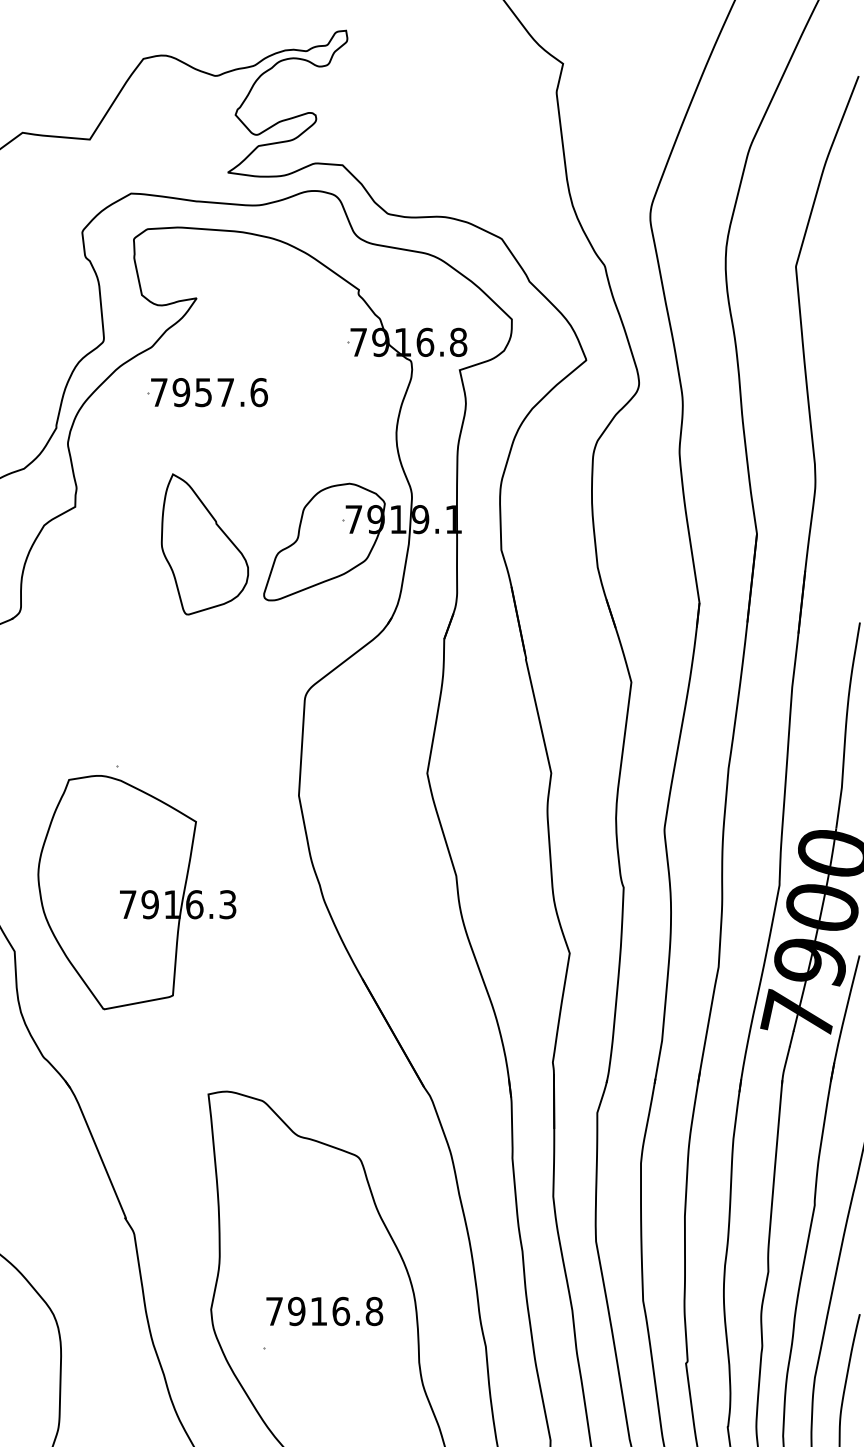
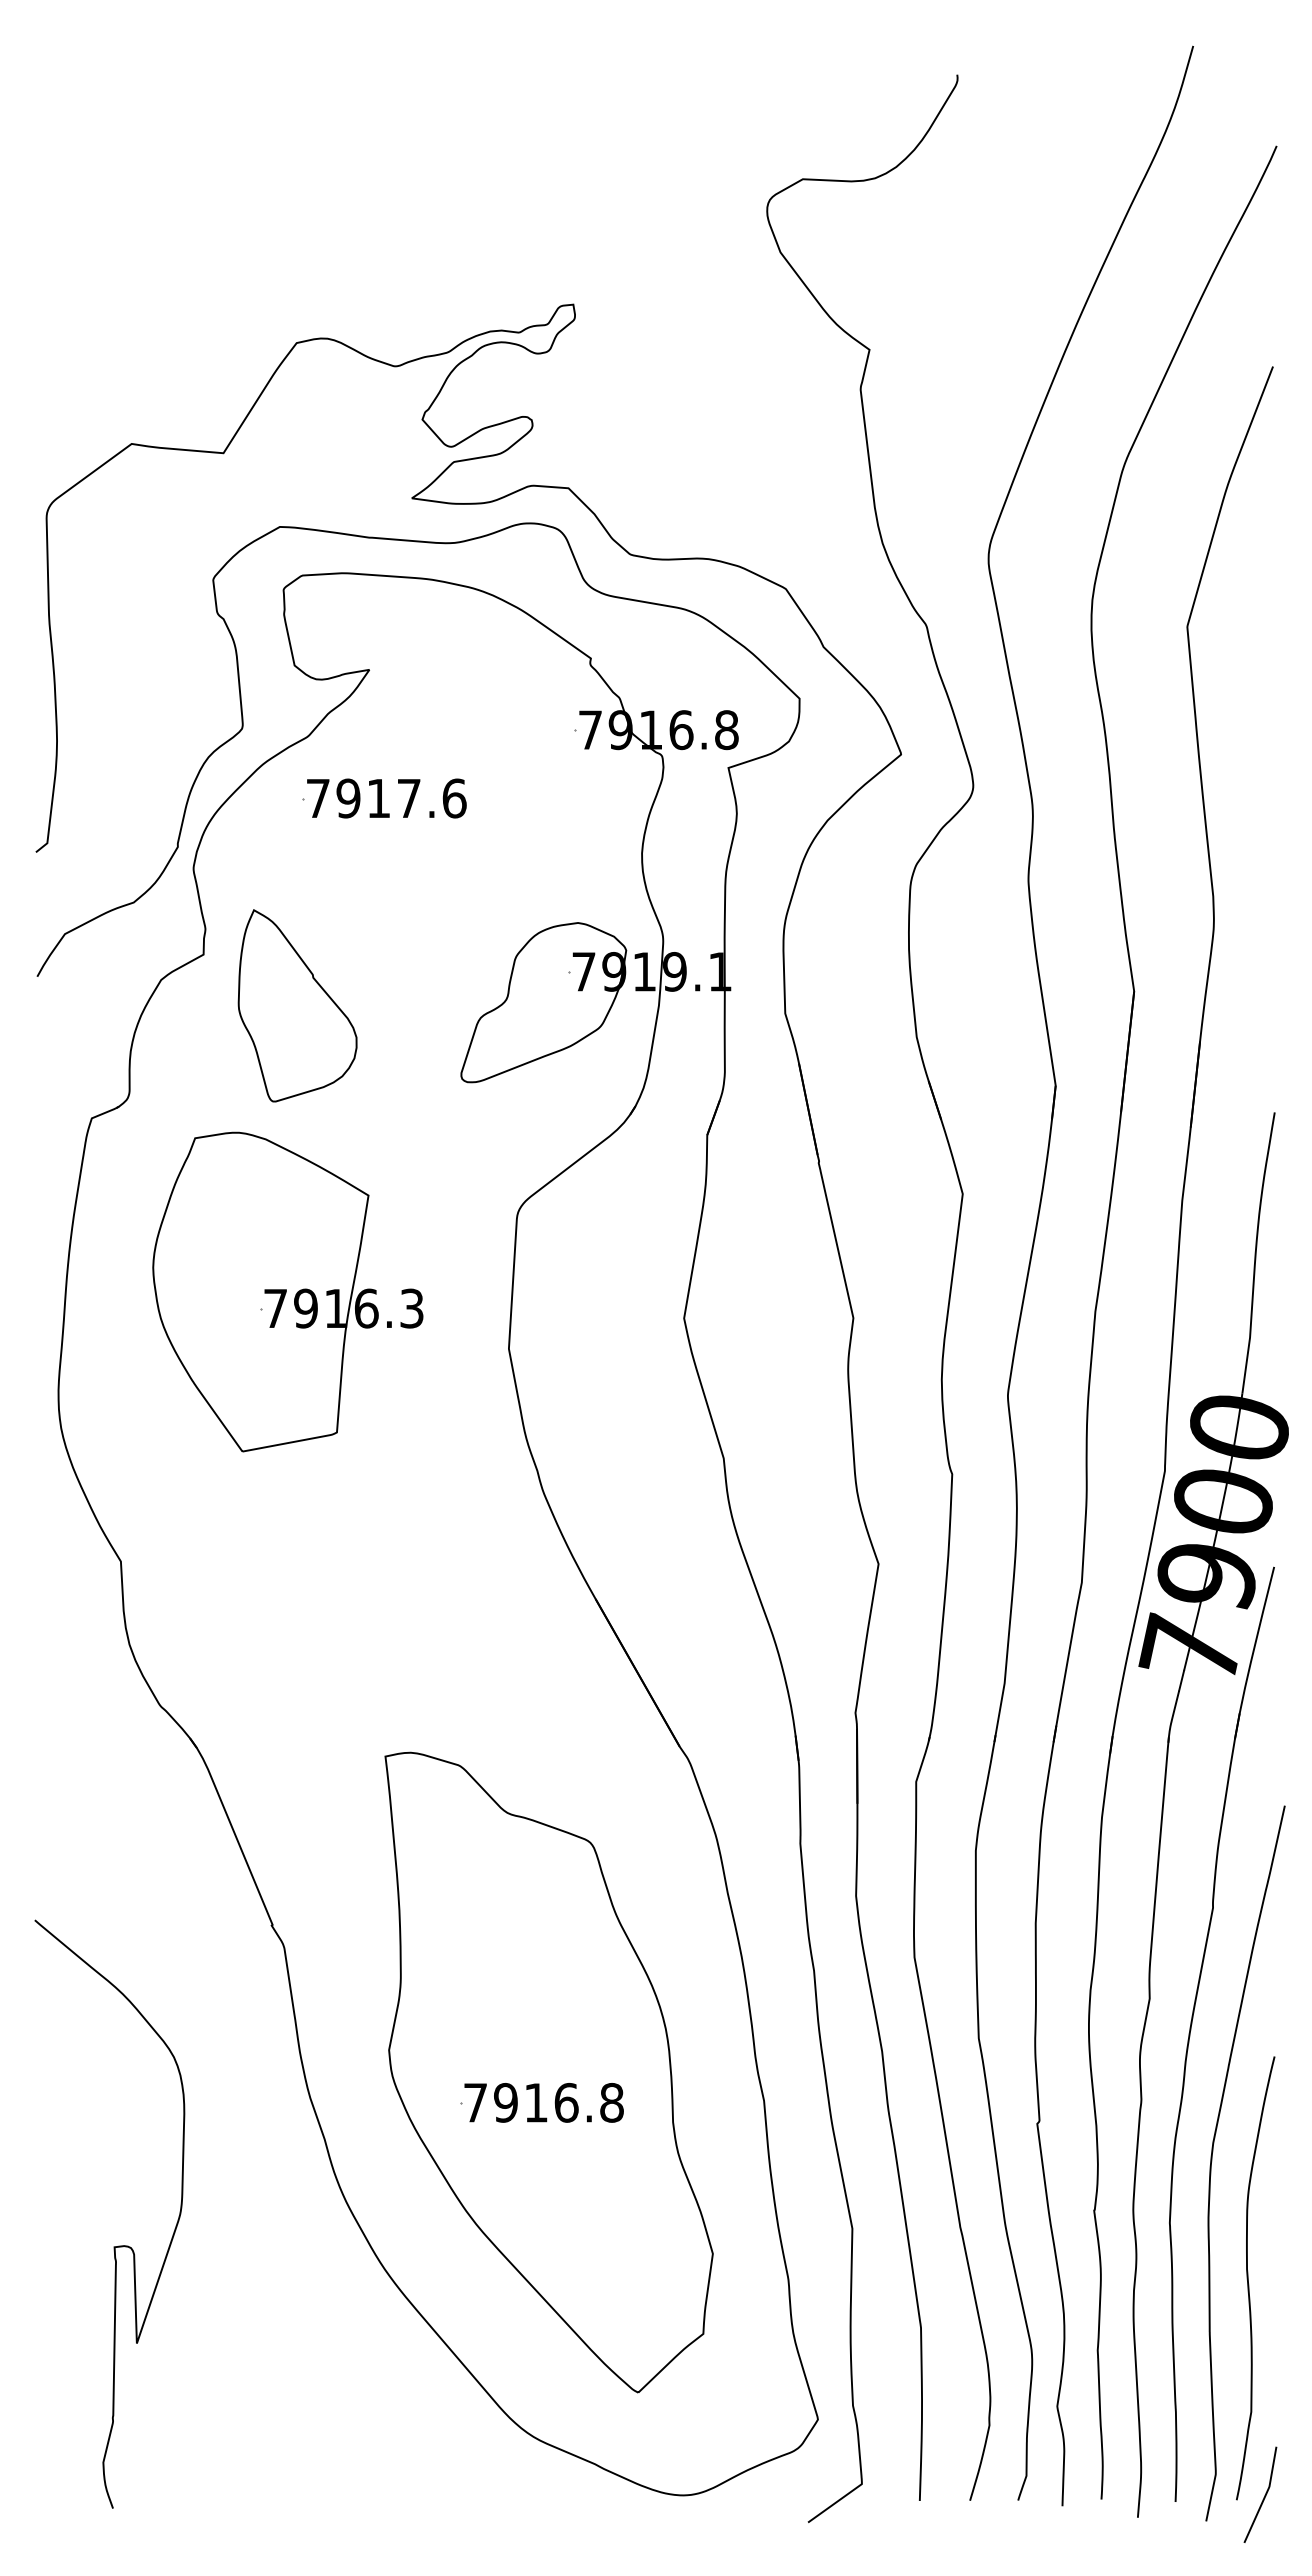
text: (203, 392) -> (378, 798), 7957.6 -> 7917.6
part: (204, 544) -> (297, 1005), moved
part: (136, 892) -> (287, 1291), moved
text: (324, 1311) -> (543, 2102), moved

